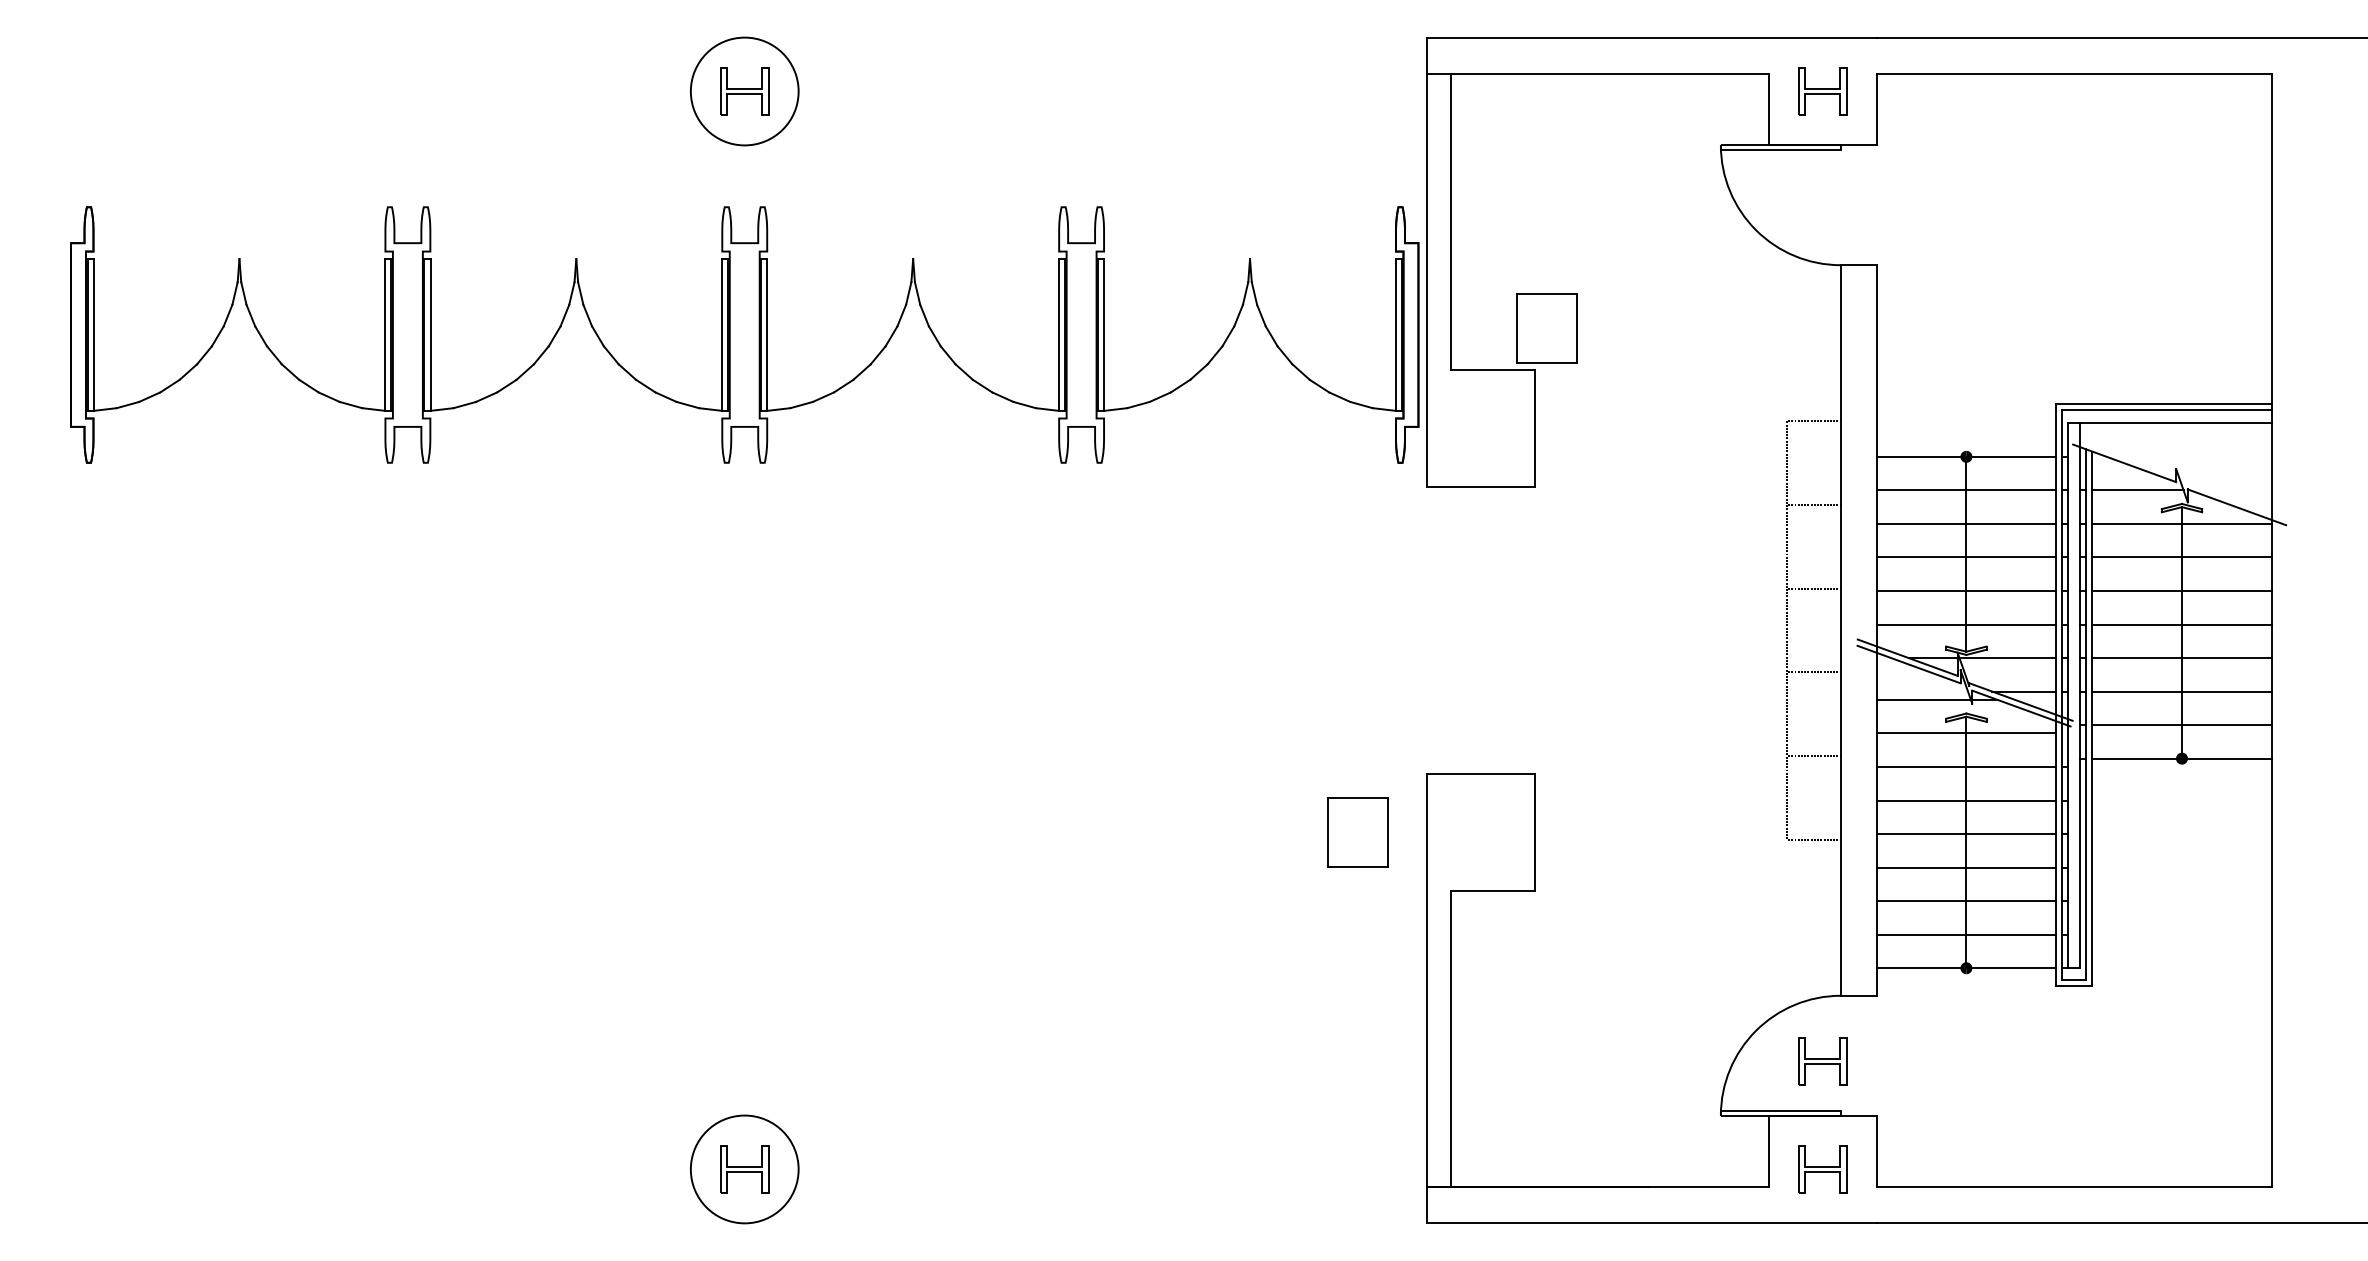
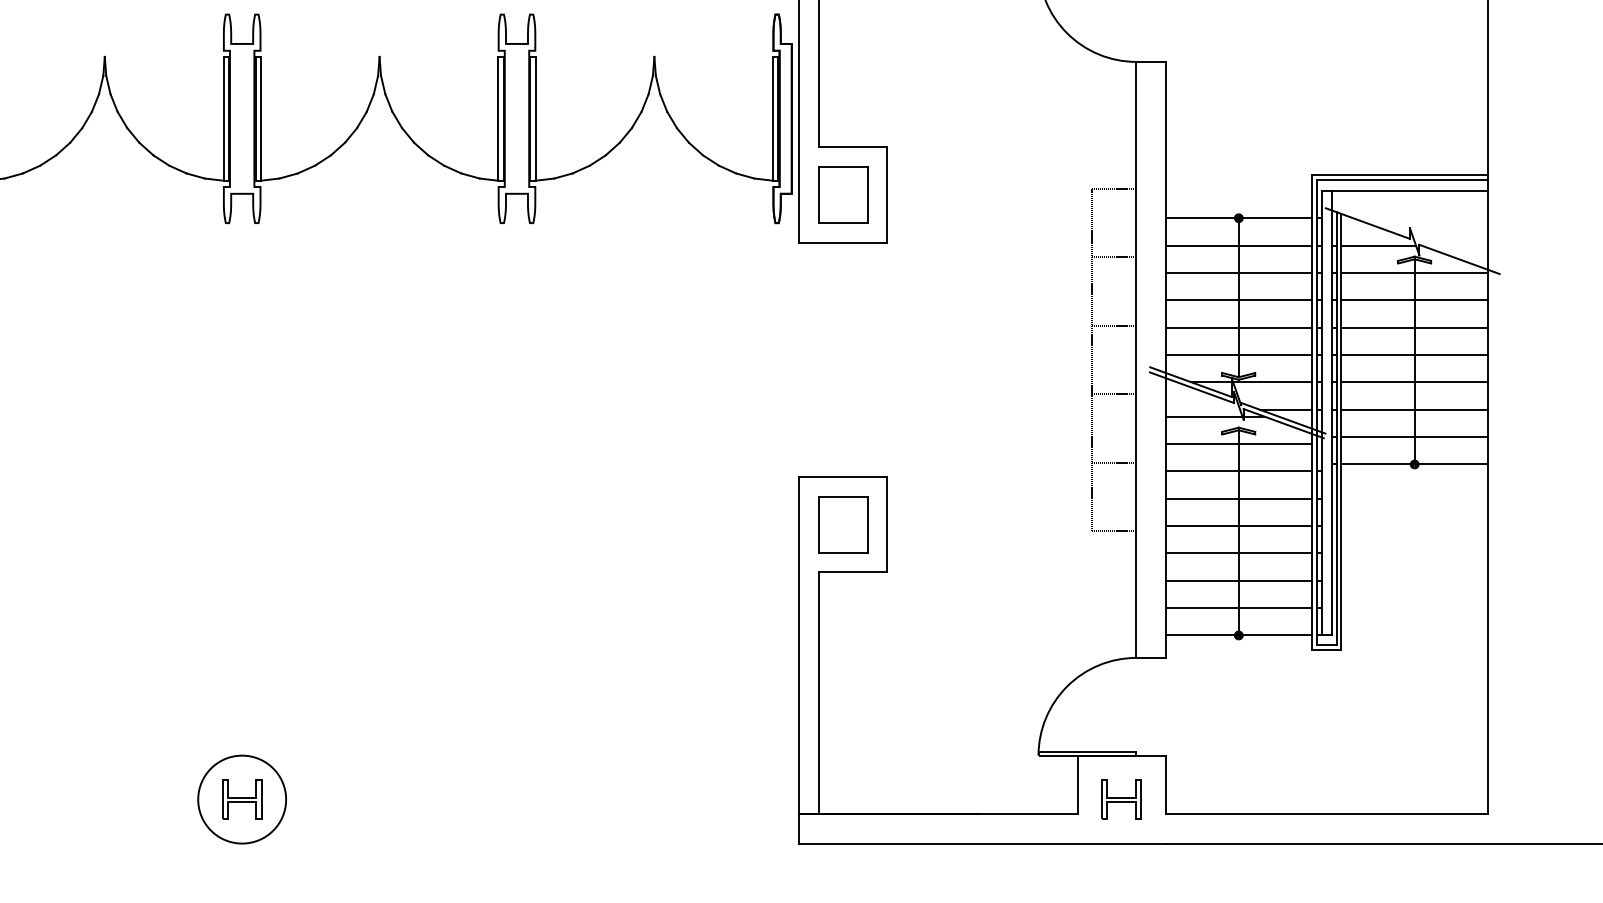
part: (1546, 328) -> (842, 195), moved
part: (1357, 832) -> (842, 524), moved
part: (1822, 1061) -> (1121, 711), removed

